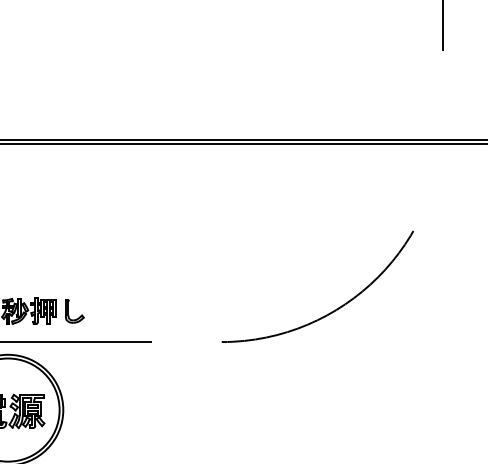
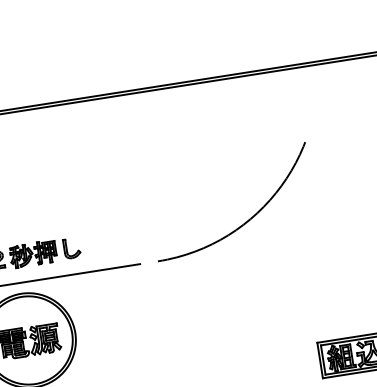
arc: (329, 312) -> (245, 222), moved

